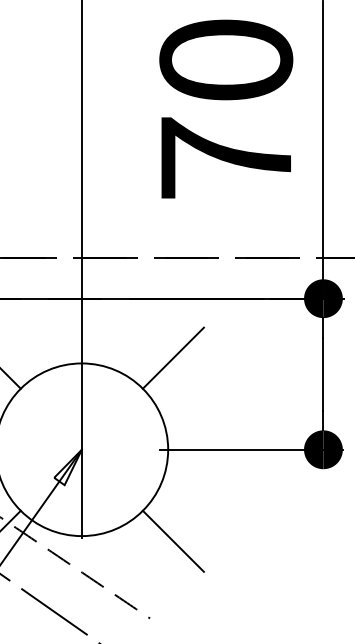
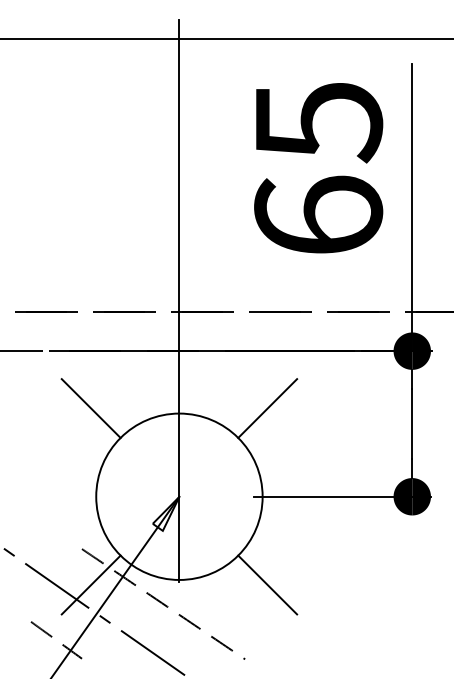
text: (226, 109) -> (318, 168), 70 -> 65

